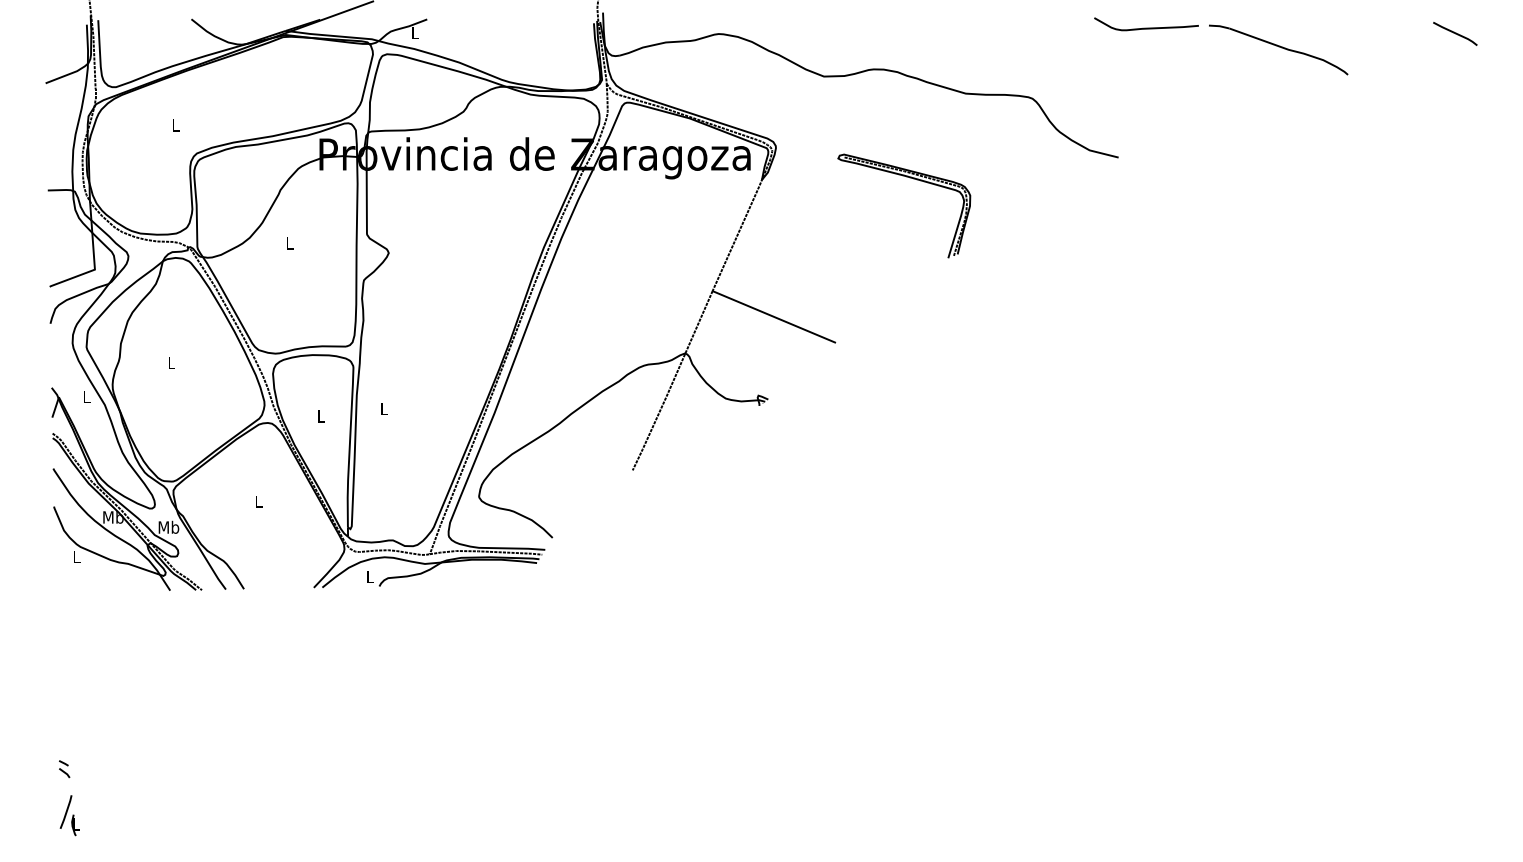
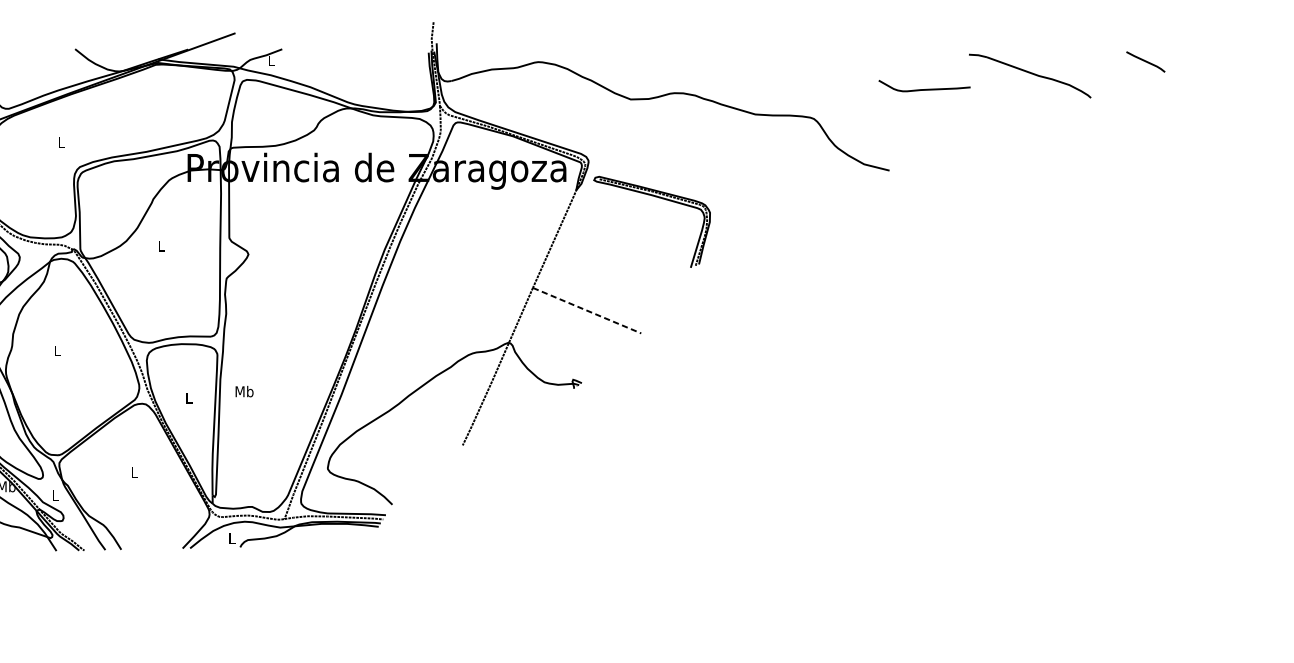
curve: (1146, 27) -> (924, 88), moved
line: (1455, 33) -> (1145, 61), moved
part: (909, 178) -> (656, 197), moved
line: (774, 317) -> (587, 311), solid -> dashed
text: (384, 408) -> (244, 391), L -> Mb
text: (168, 526) -> (54, 494), Mb -> L

